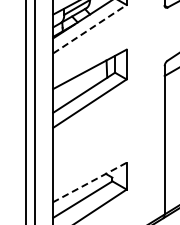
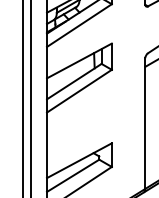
line: (90, 28) -> (79, 24), dashed -> solid
line: (89, 182) -> (79, 160), dashed -> solid

